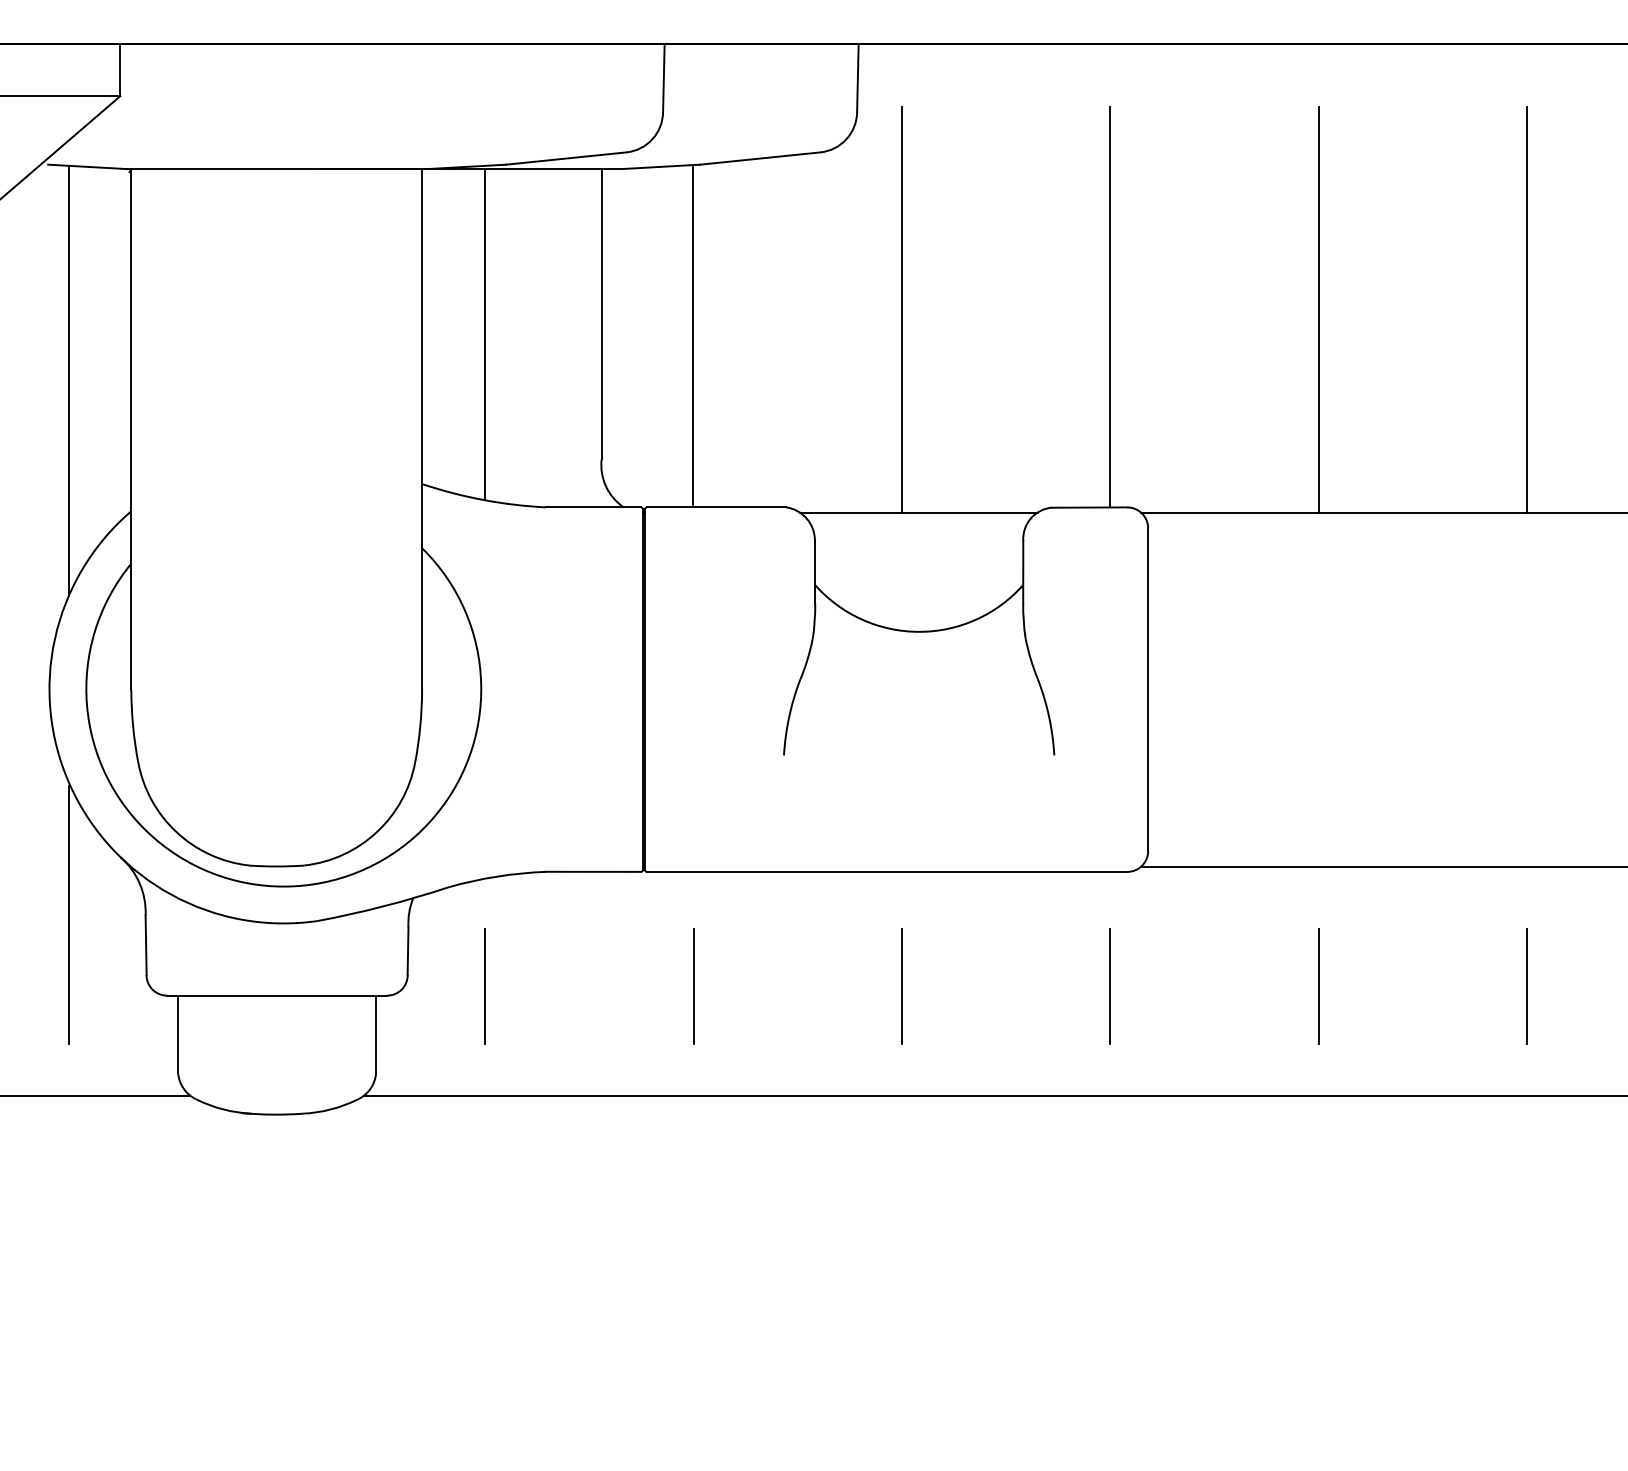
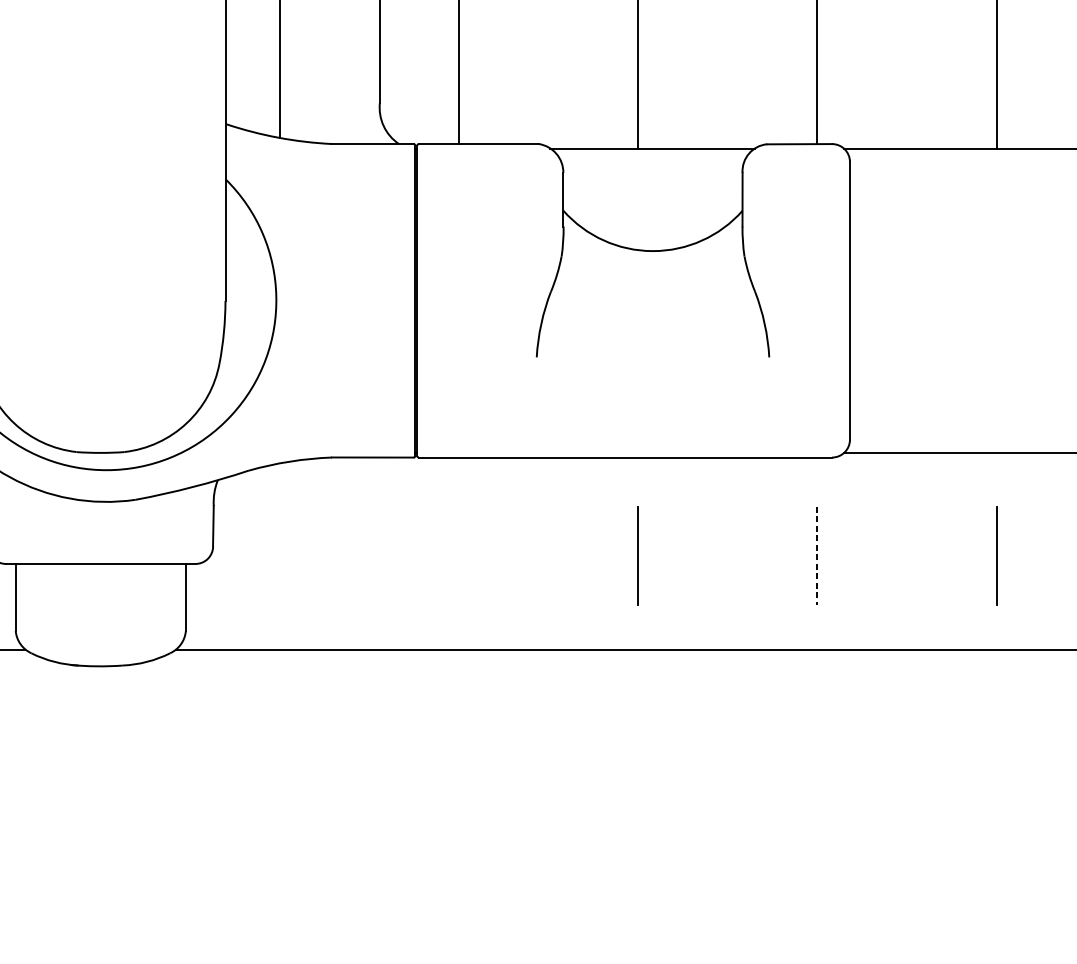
line: (484, 986) -> (279, 556), removed
line: (693, 986) -> (458, 556), removed
line: (1110, 987) -> (817, 556), solid -> dashed

